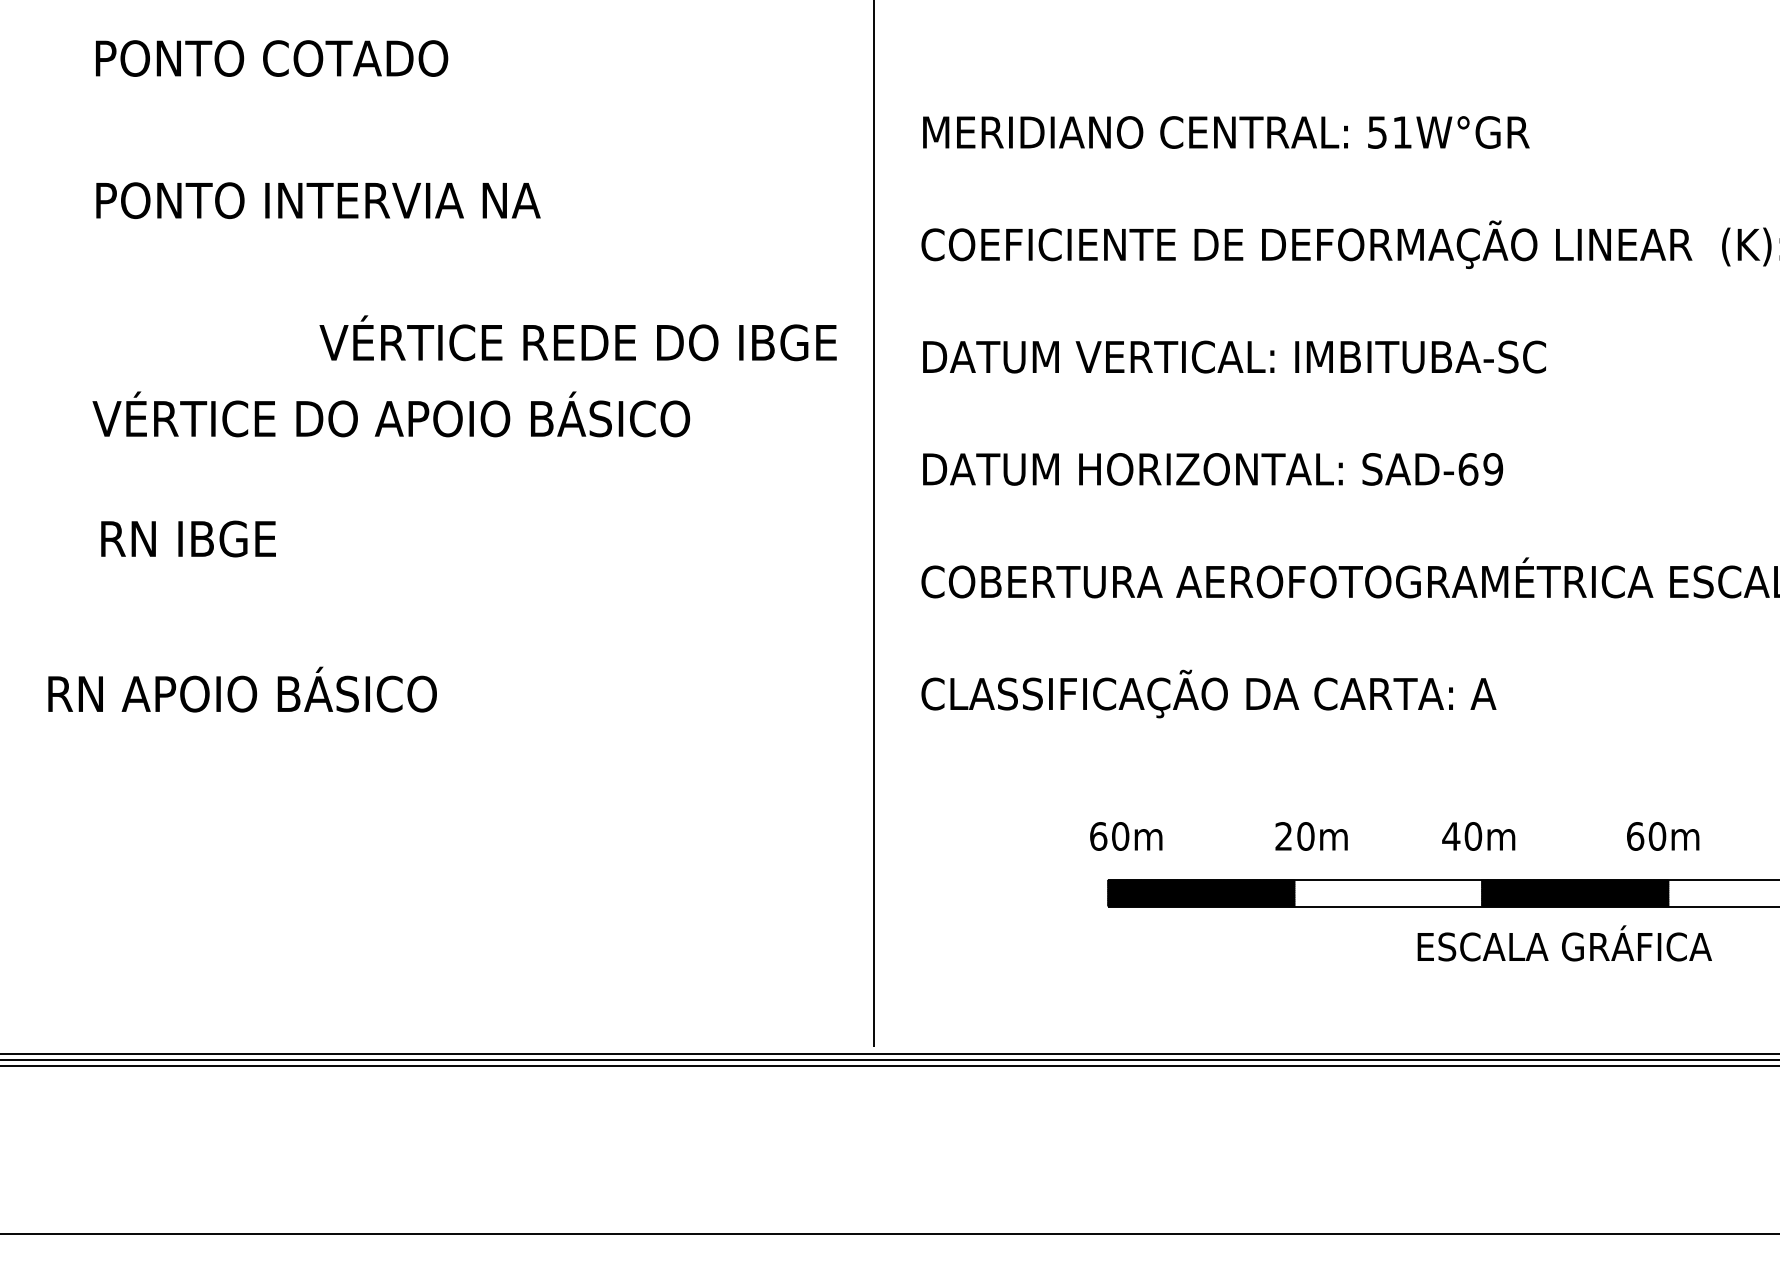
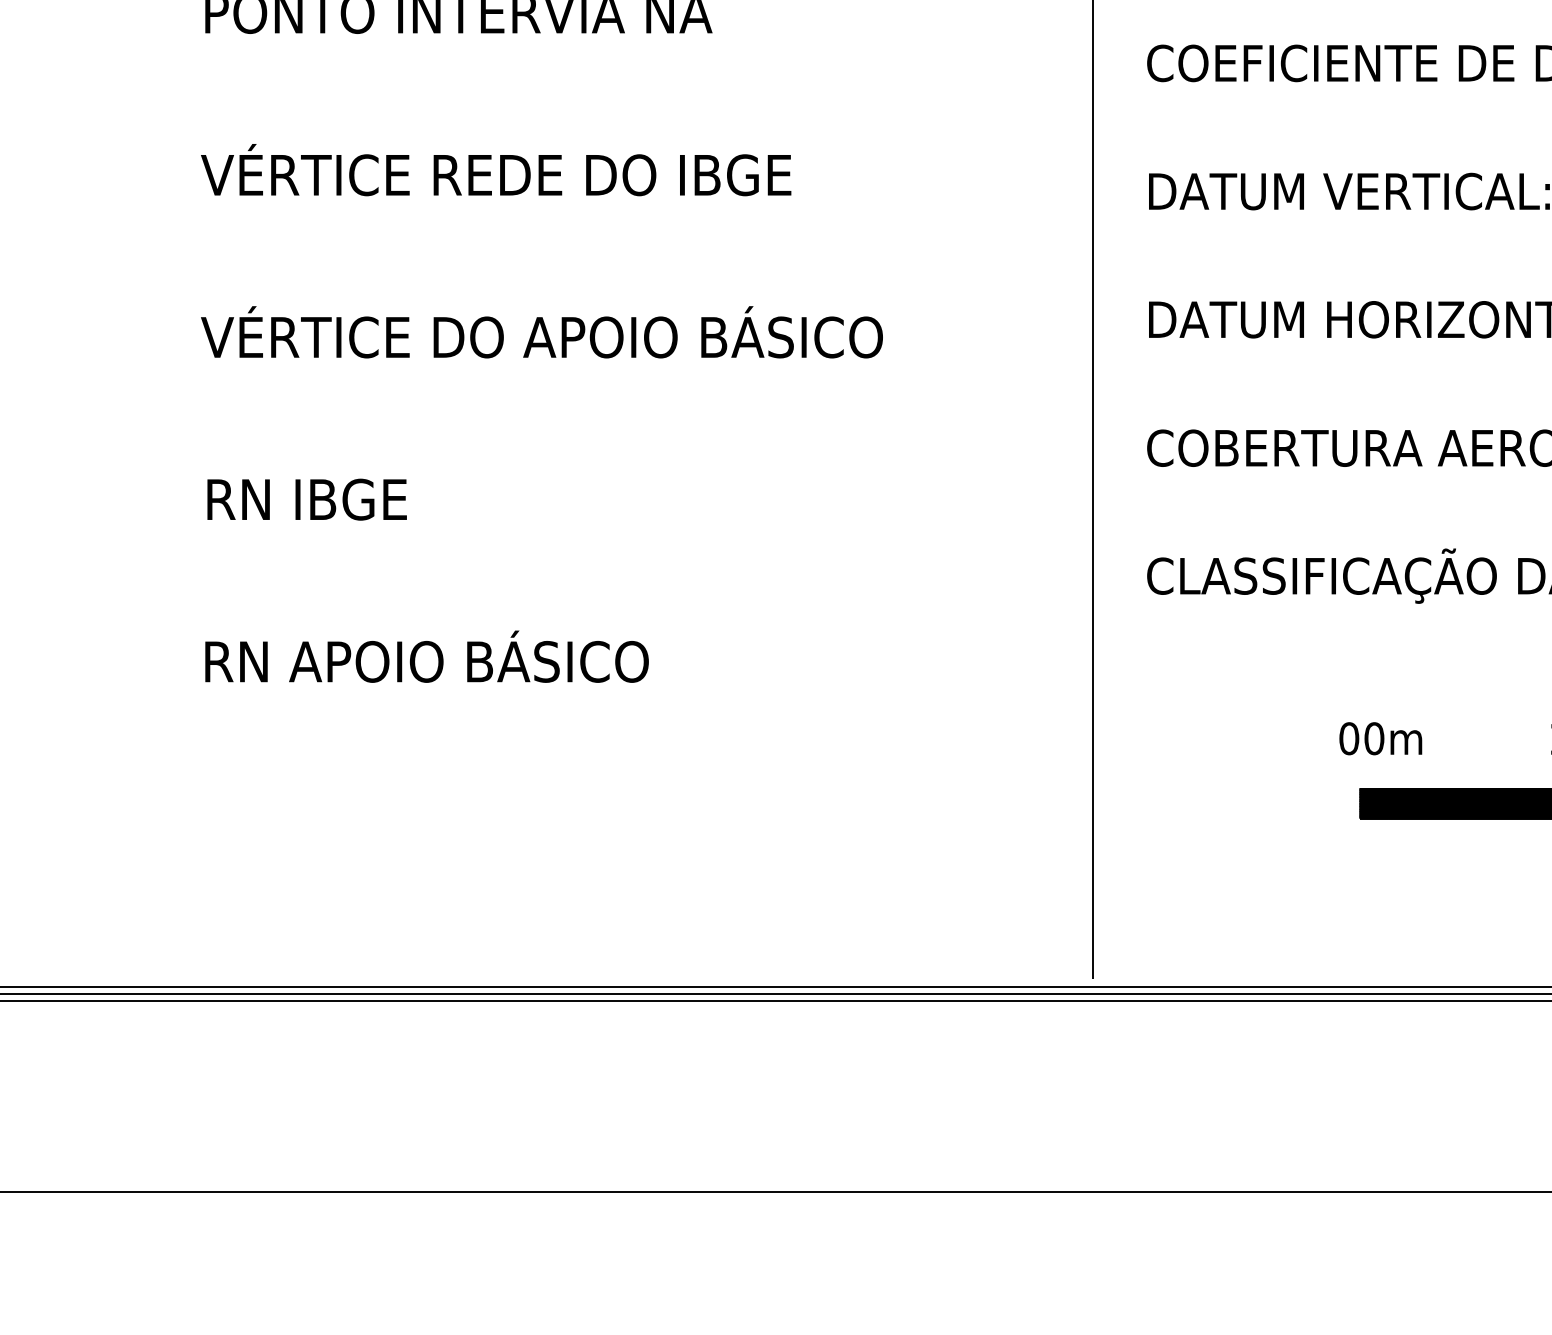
text: (577, 338) -> (495, 170), moved
text: (391, 414) -> (542, 332), moved
text: (188, 538) -> (307, 499), moved
text: (242, 689) -> (426, 656), moved
text: (1098, 836) -> (1349, 738), 60m -> 00m

